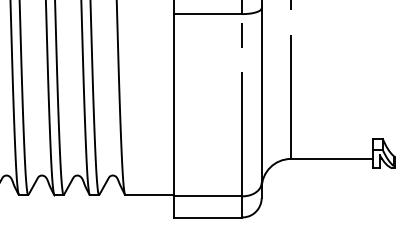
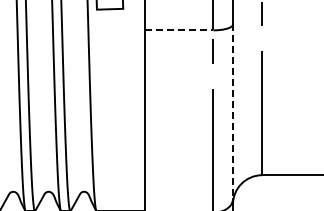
line: (208, 14) -> (179, 30), solid -> dashed
line: (261, 96) -> (232, 112), solid -> dashed

